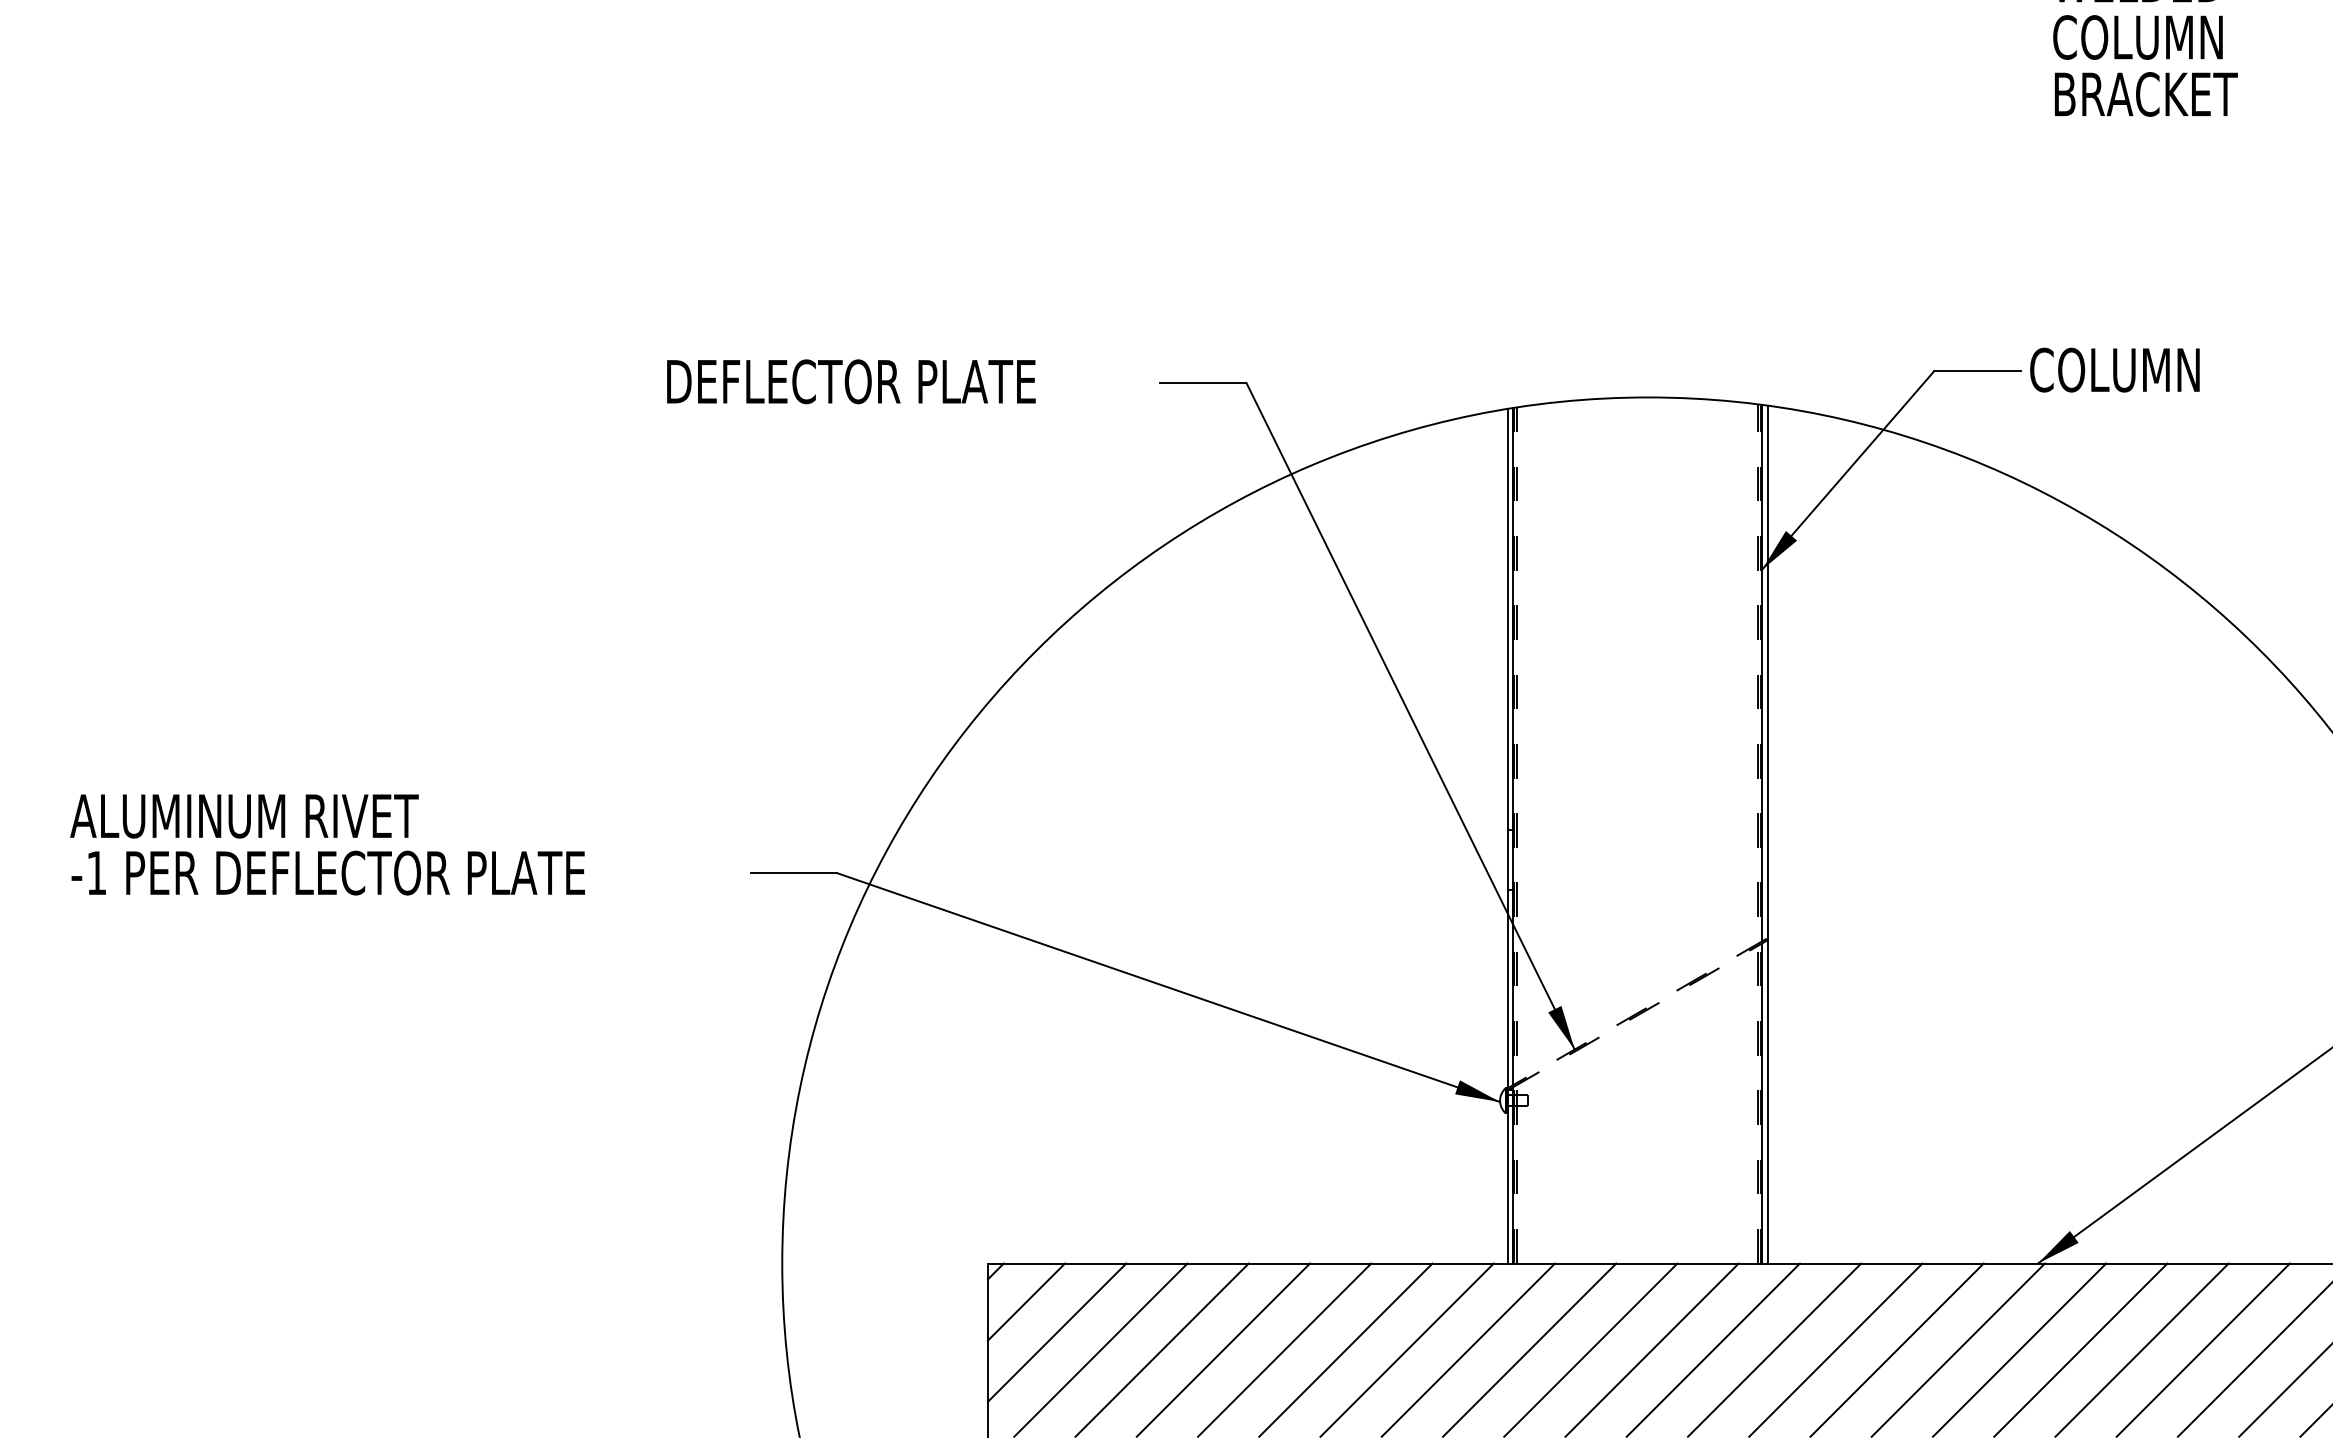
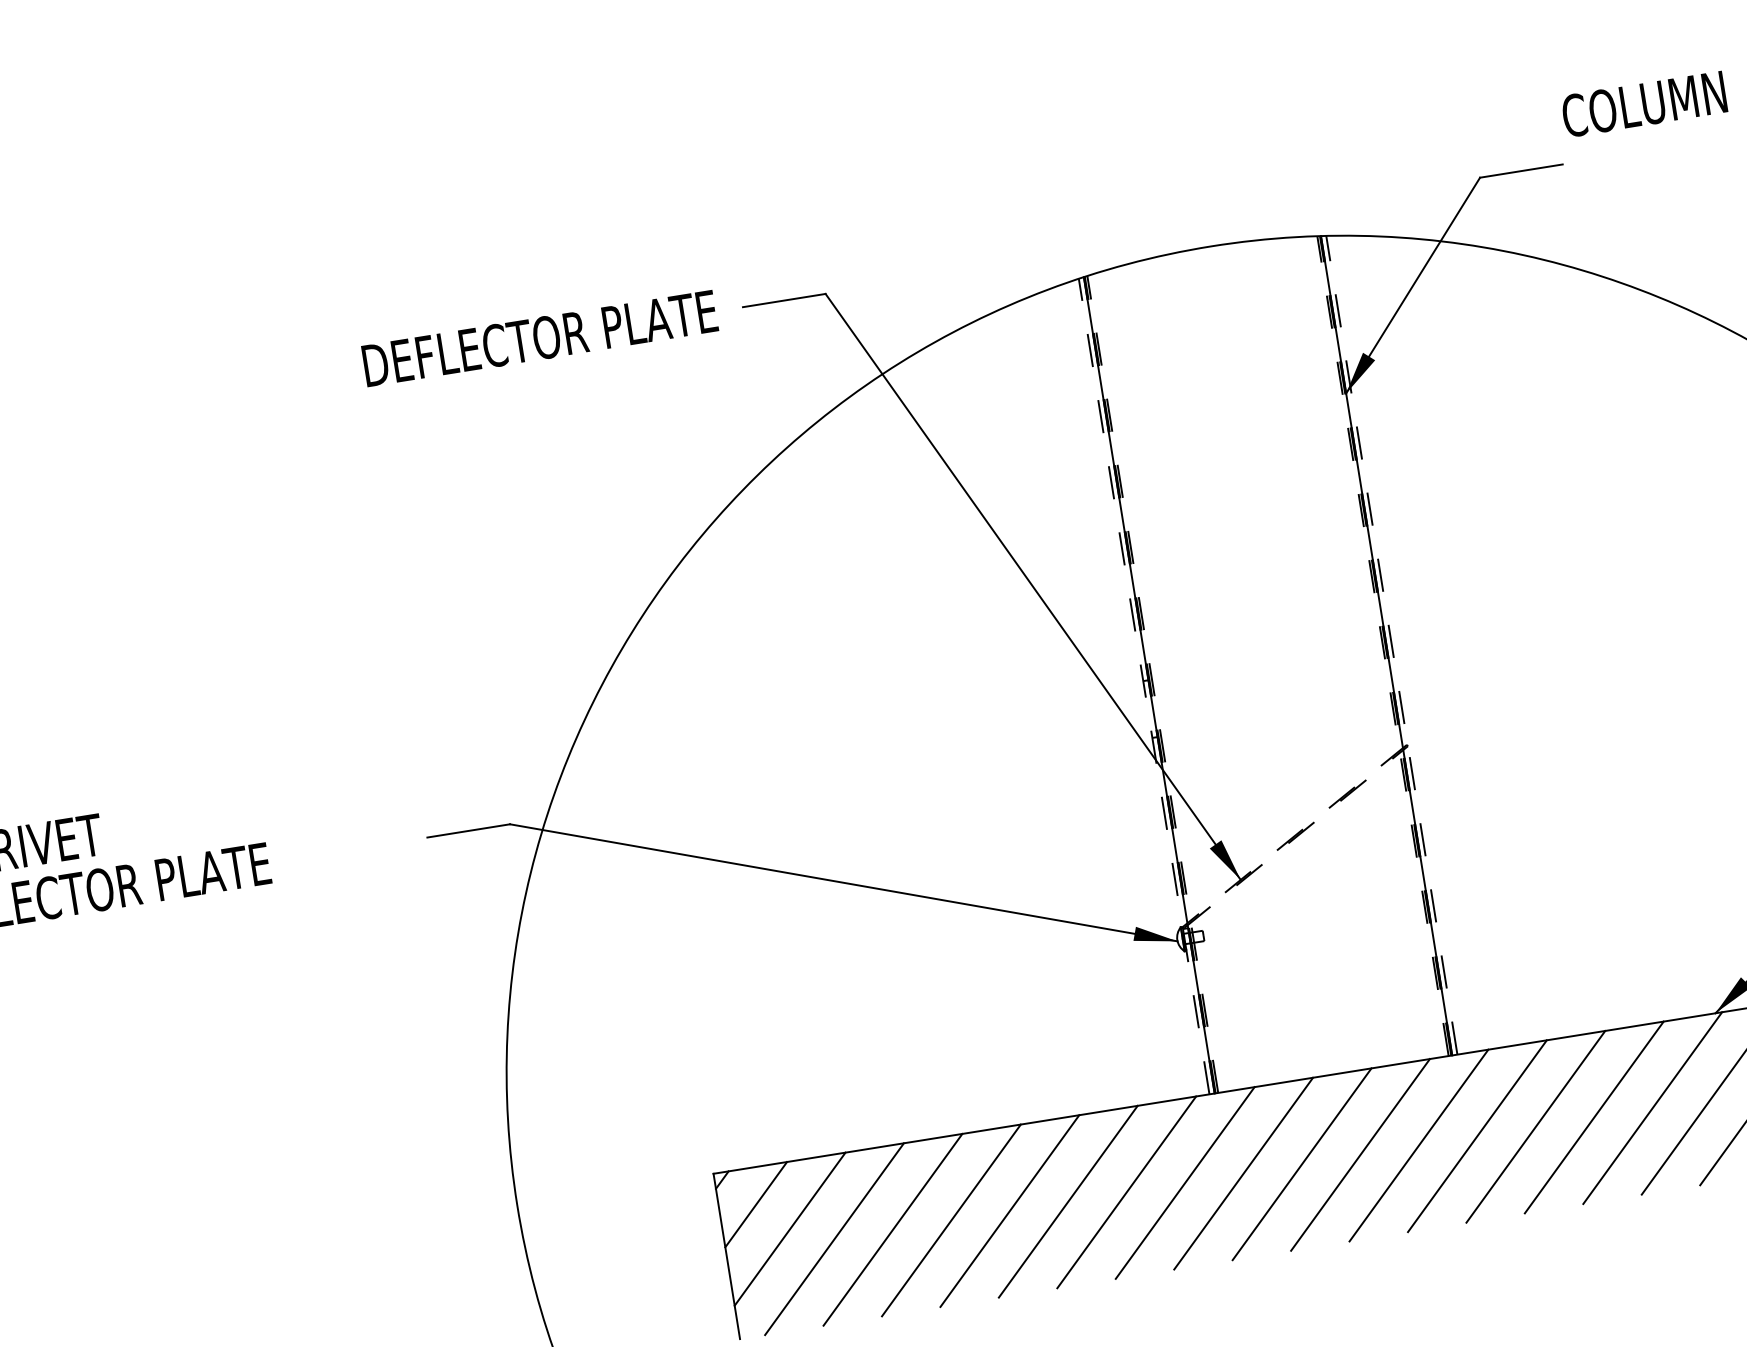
text: (2114, 369) -> (1643, 103), moved
text: (851, 381) -> (540, 338), moved
line: (1767, 834) -> (1391, 645), solid -> dashed
line: (1507, 835) -> (1143, 685), solid -> dashed

